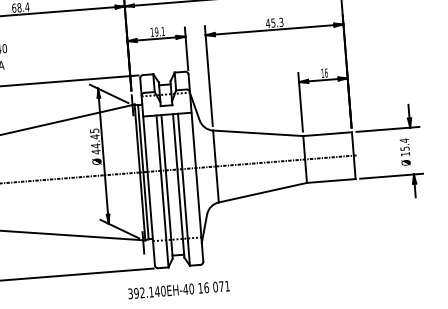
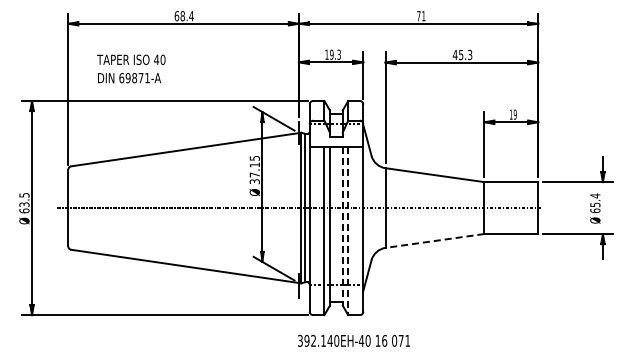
text: (162, 31) -> (338, 54), 19.1 -> 19.3
text: (325, 72) -> (514, 114), 16 -> 19
text: (95, 144) -> (254, 173), 44.45 -> 37.15
text: (405, 153) -> (595, 210), 15.4 -> 65.4
line: (178, 186) -> (342, 226), solid -> dashed
line: (184, 190) -> (348, 231), solid -> dashed
line: (262, 192) -> (434, 240), solid -> dashed
text: (179, 289) -> (354, 340), moved

